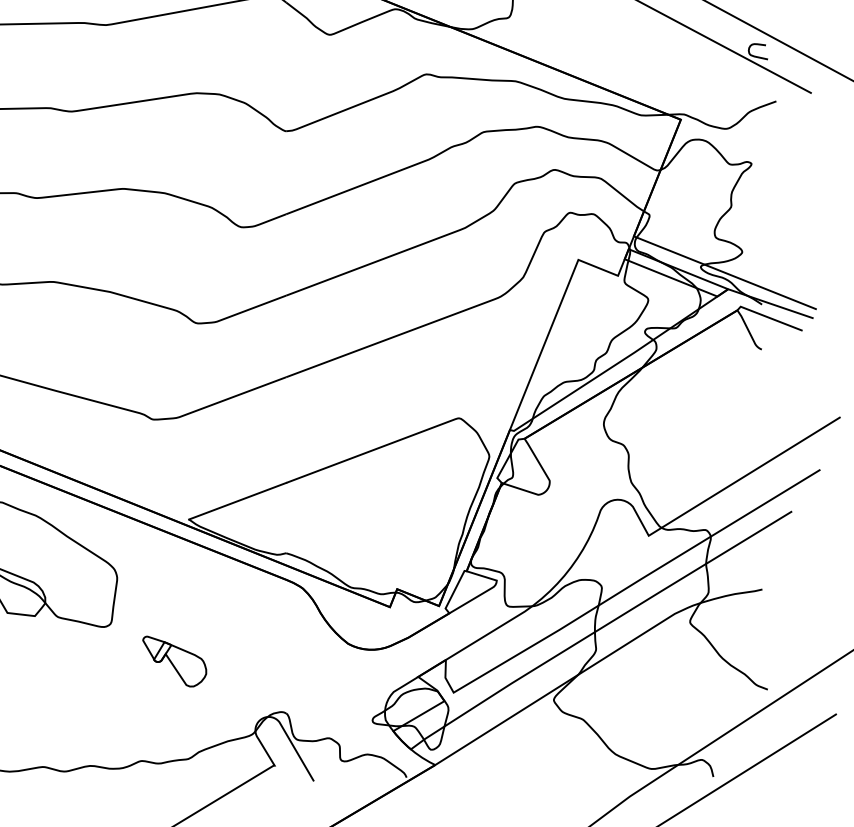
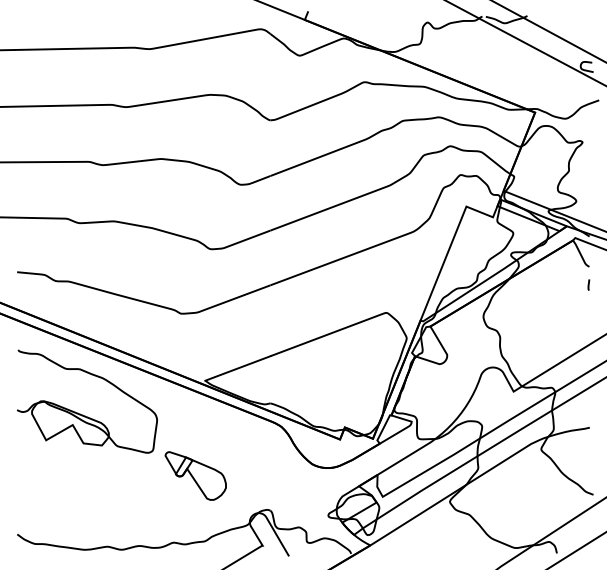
line: (760, 376) -> (588, 284), added
part: (174, 660) -> (195, 475), size x1.43

